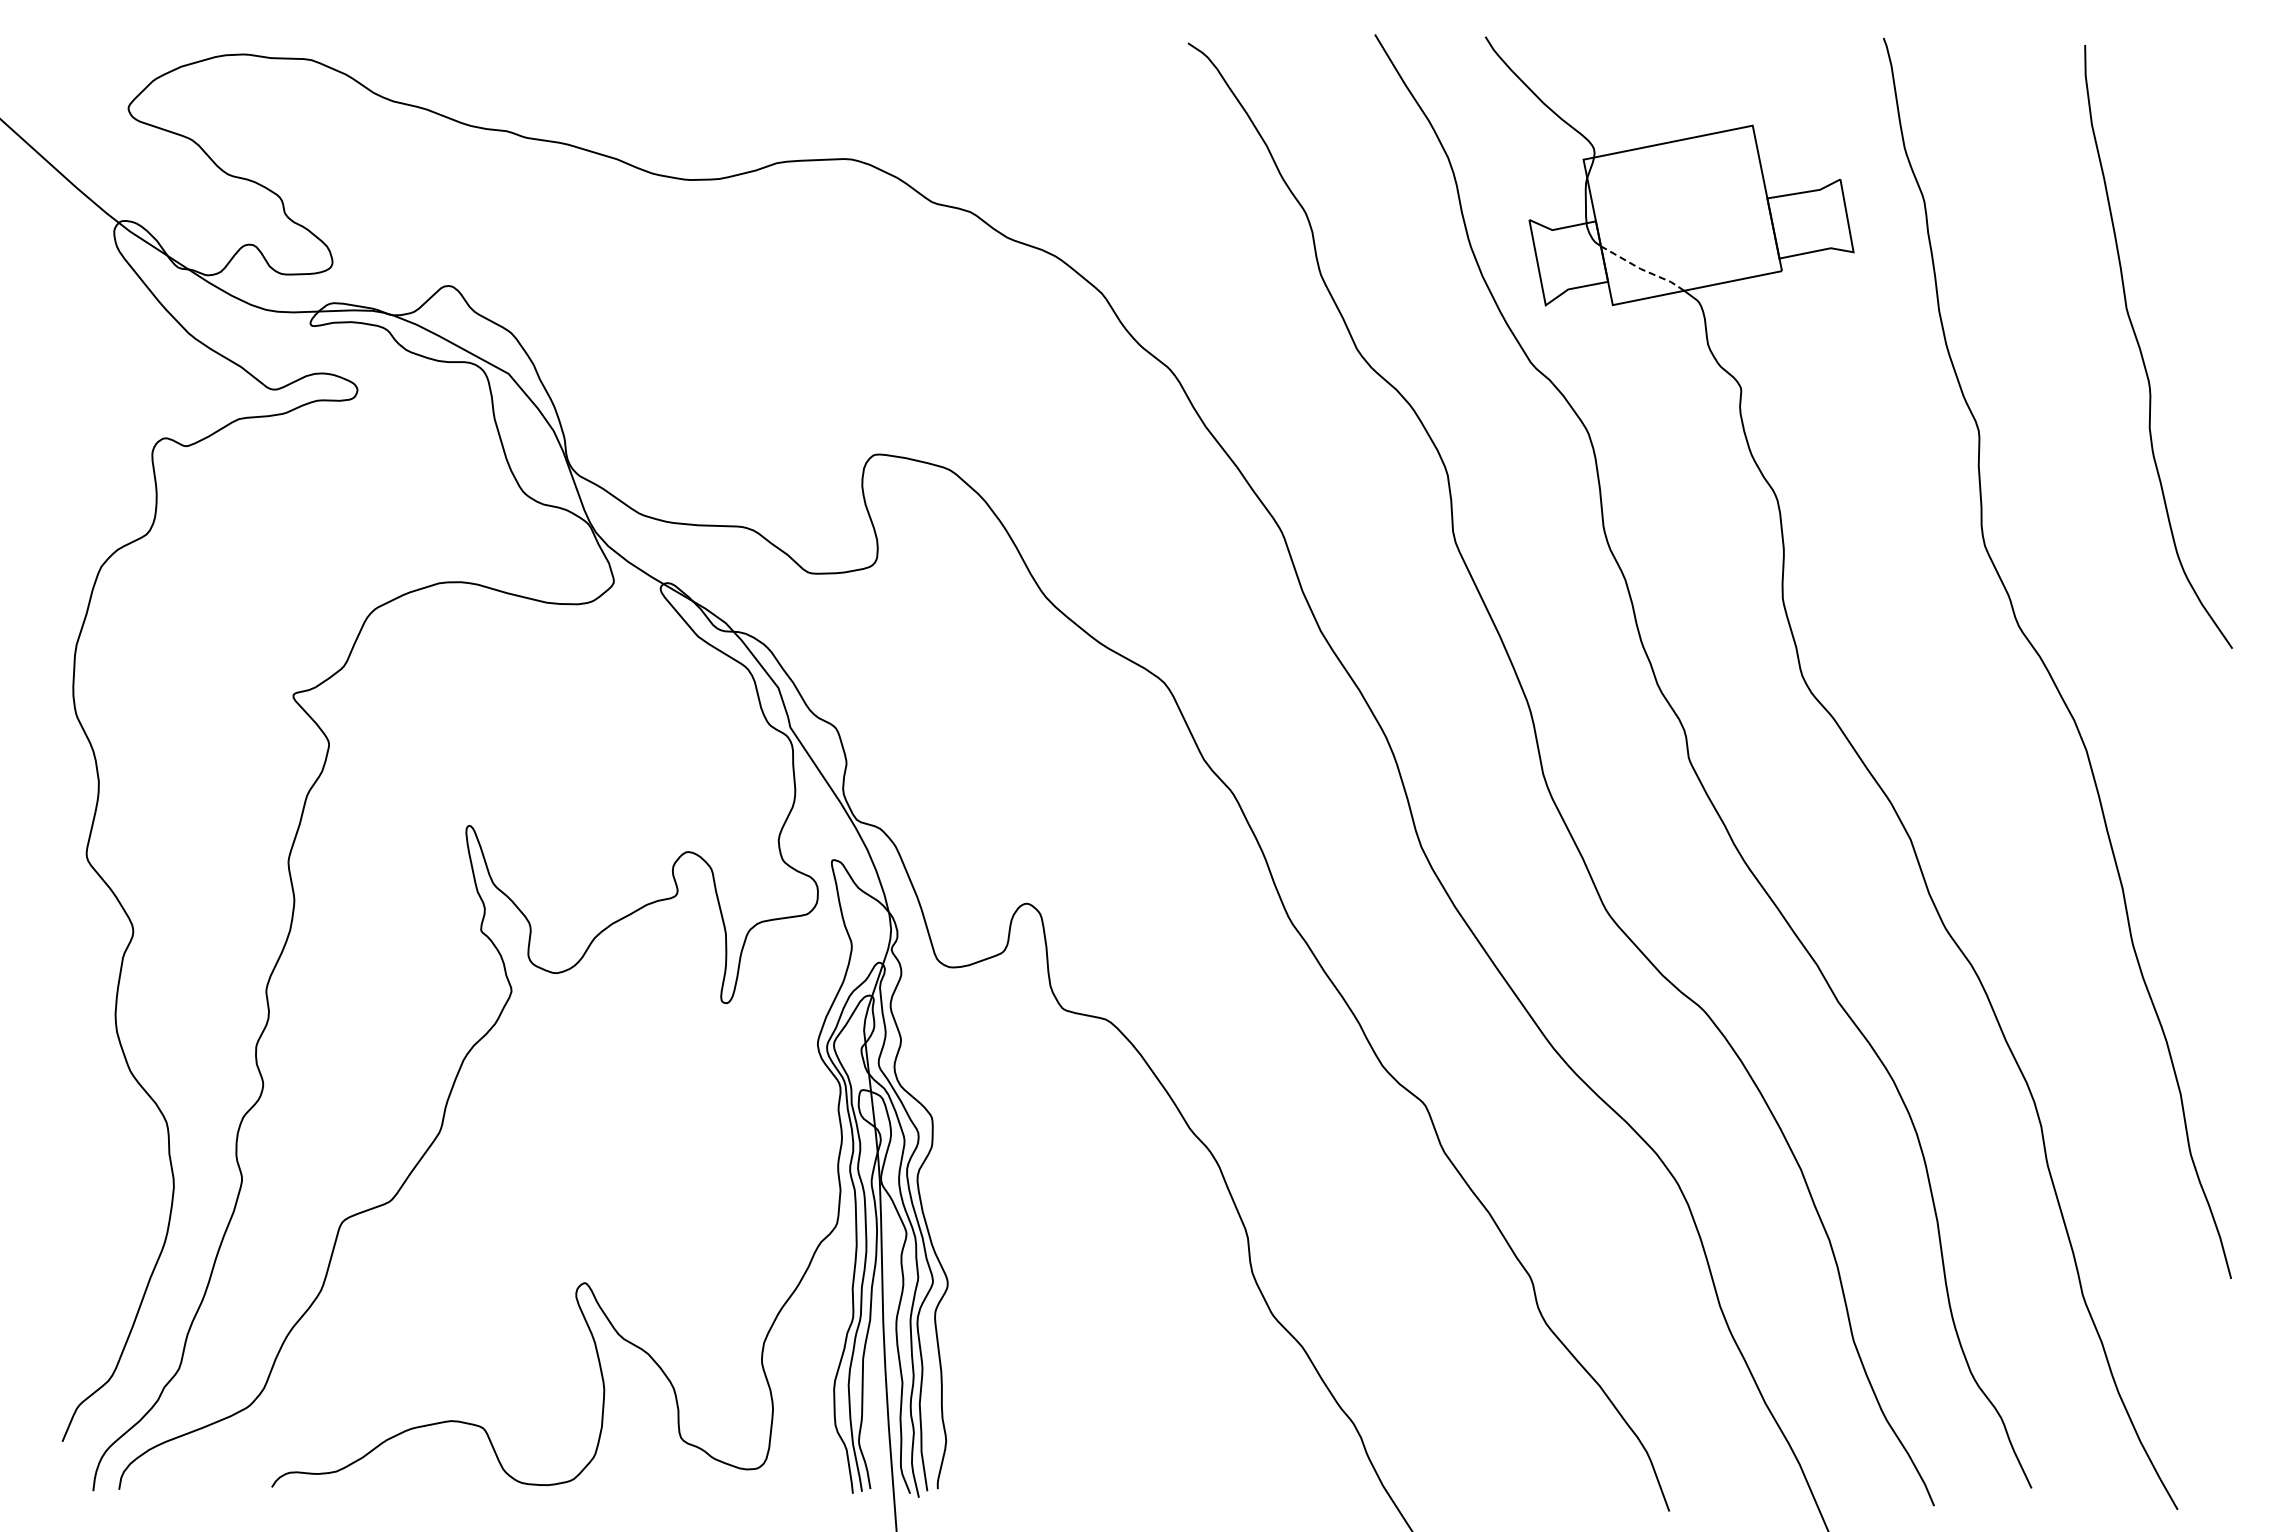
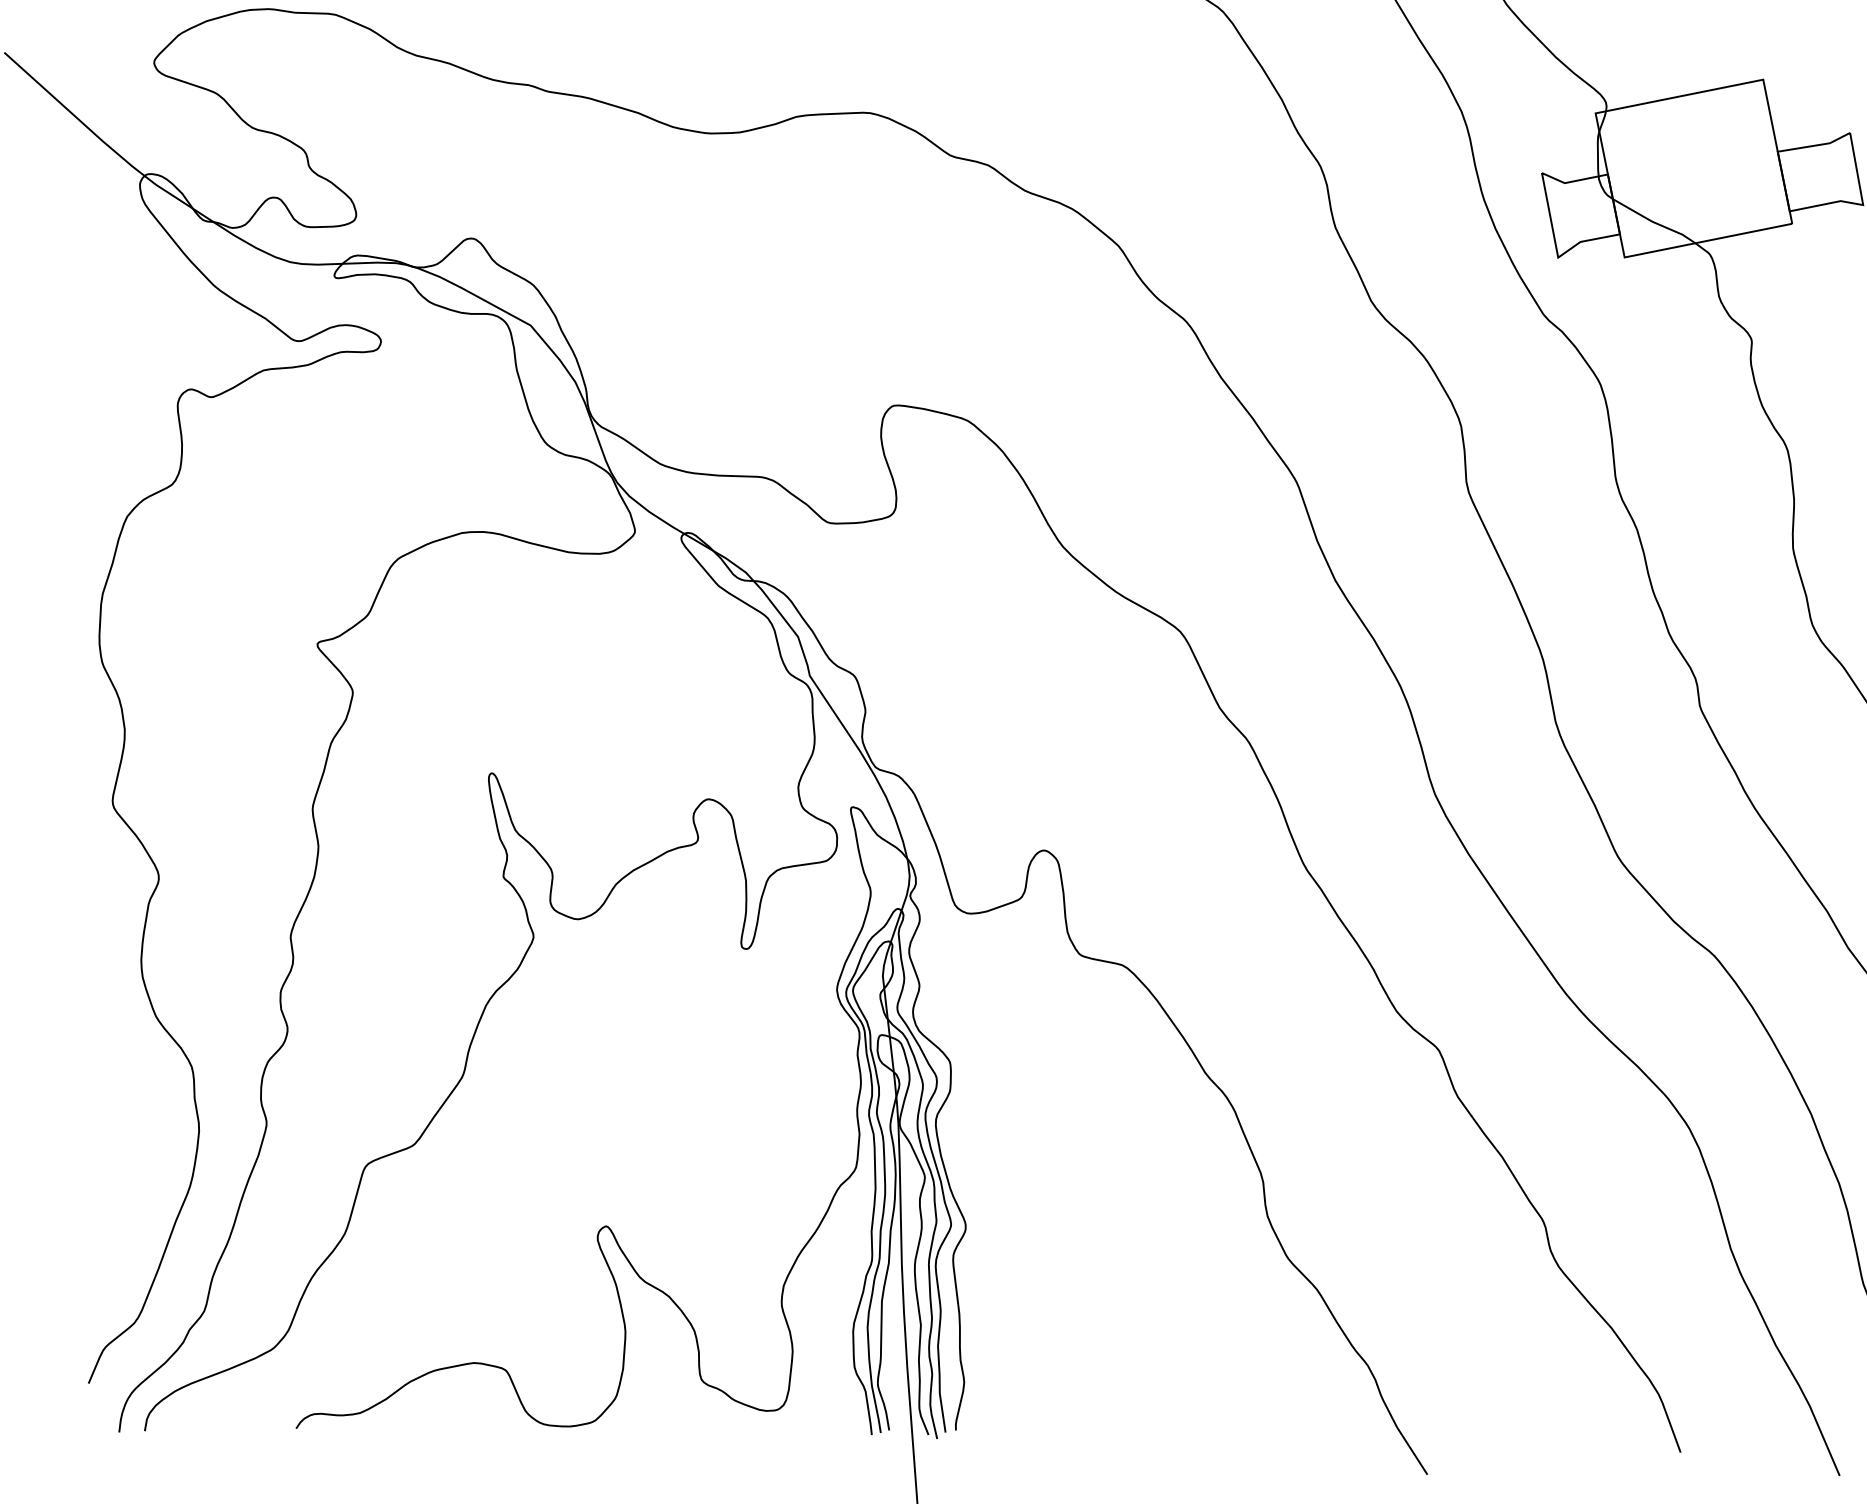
line: (1642, 269) -> (1654, 222), dashed -> solid

